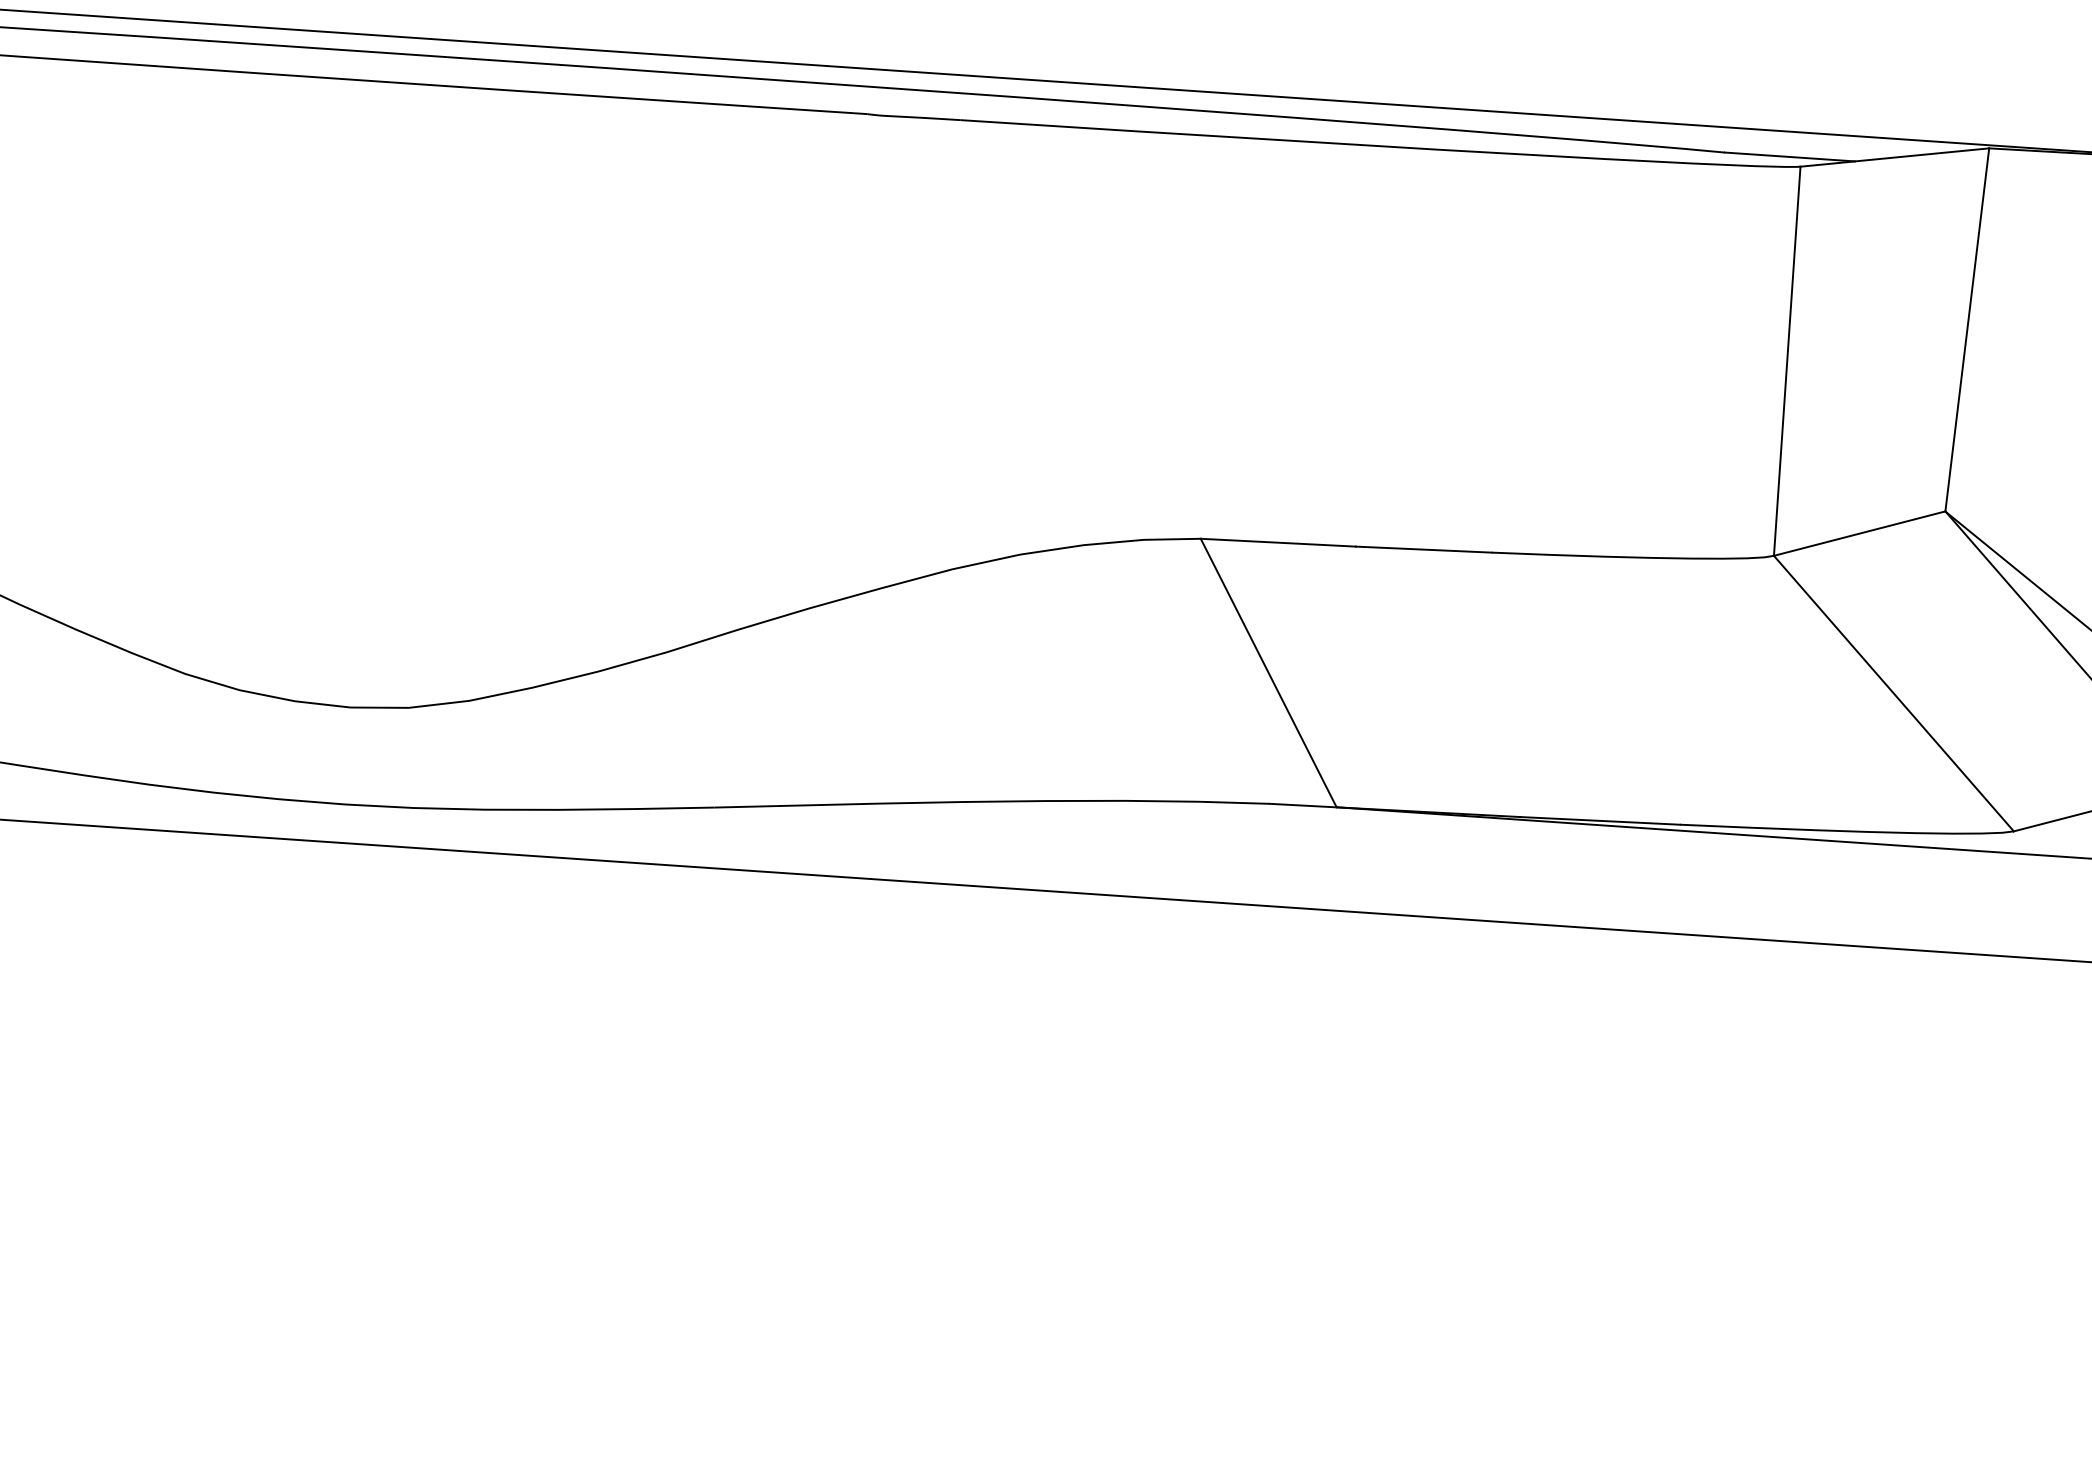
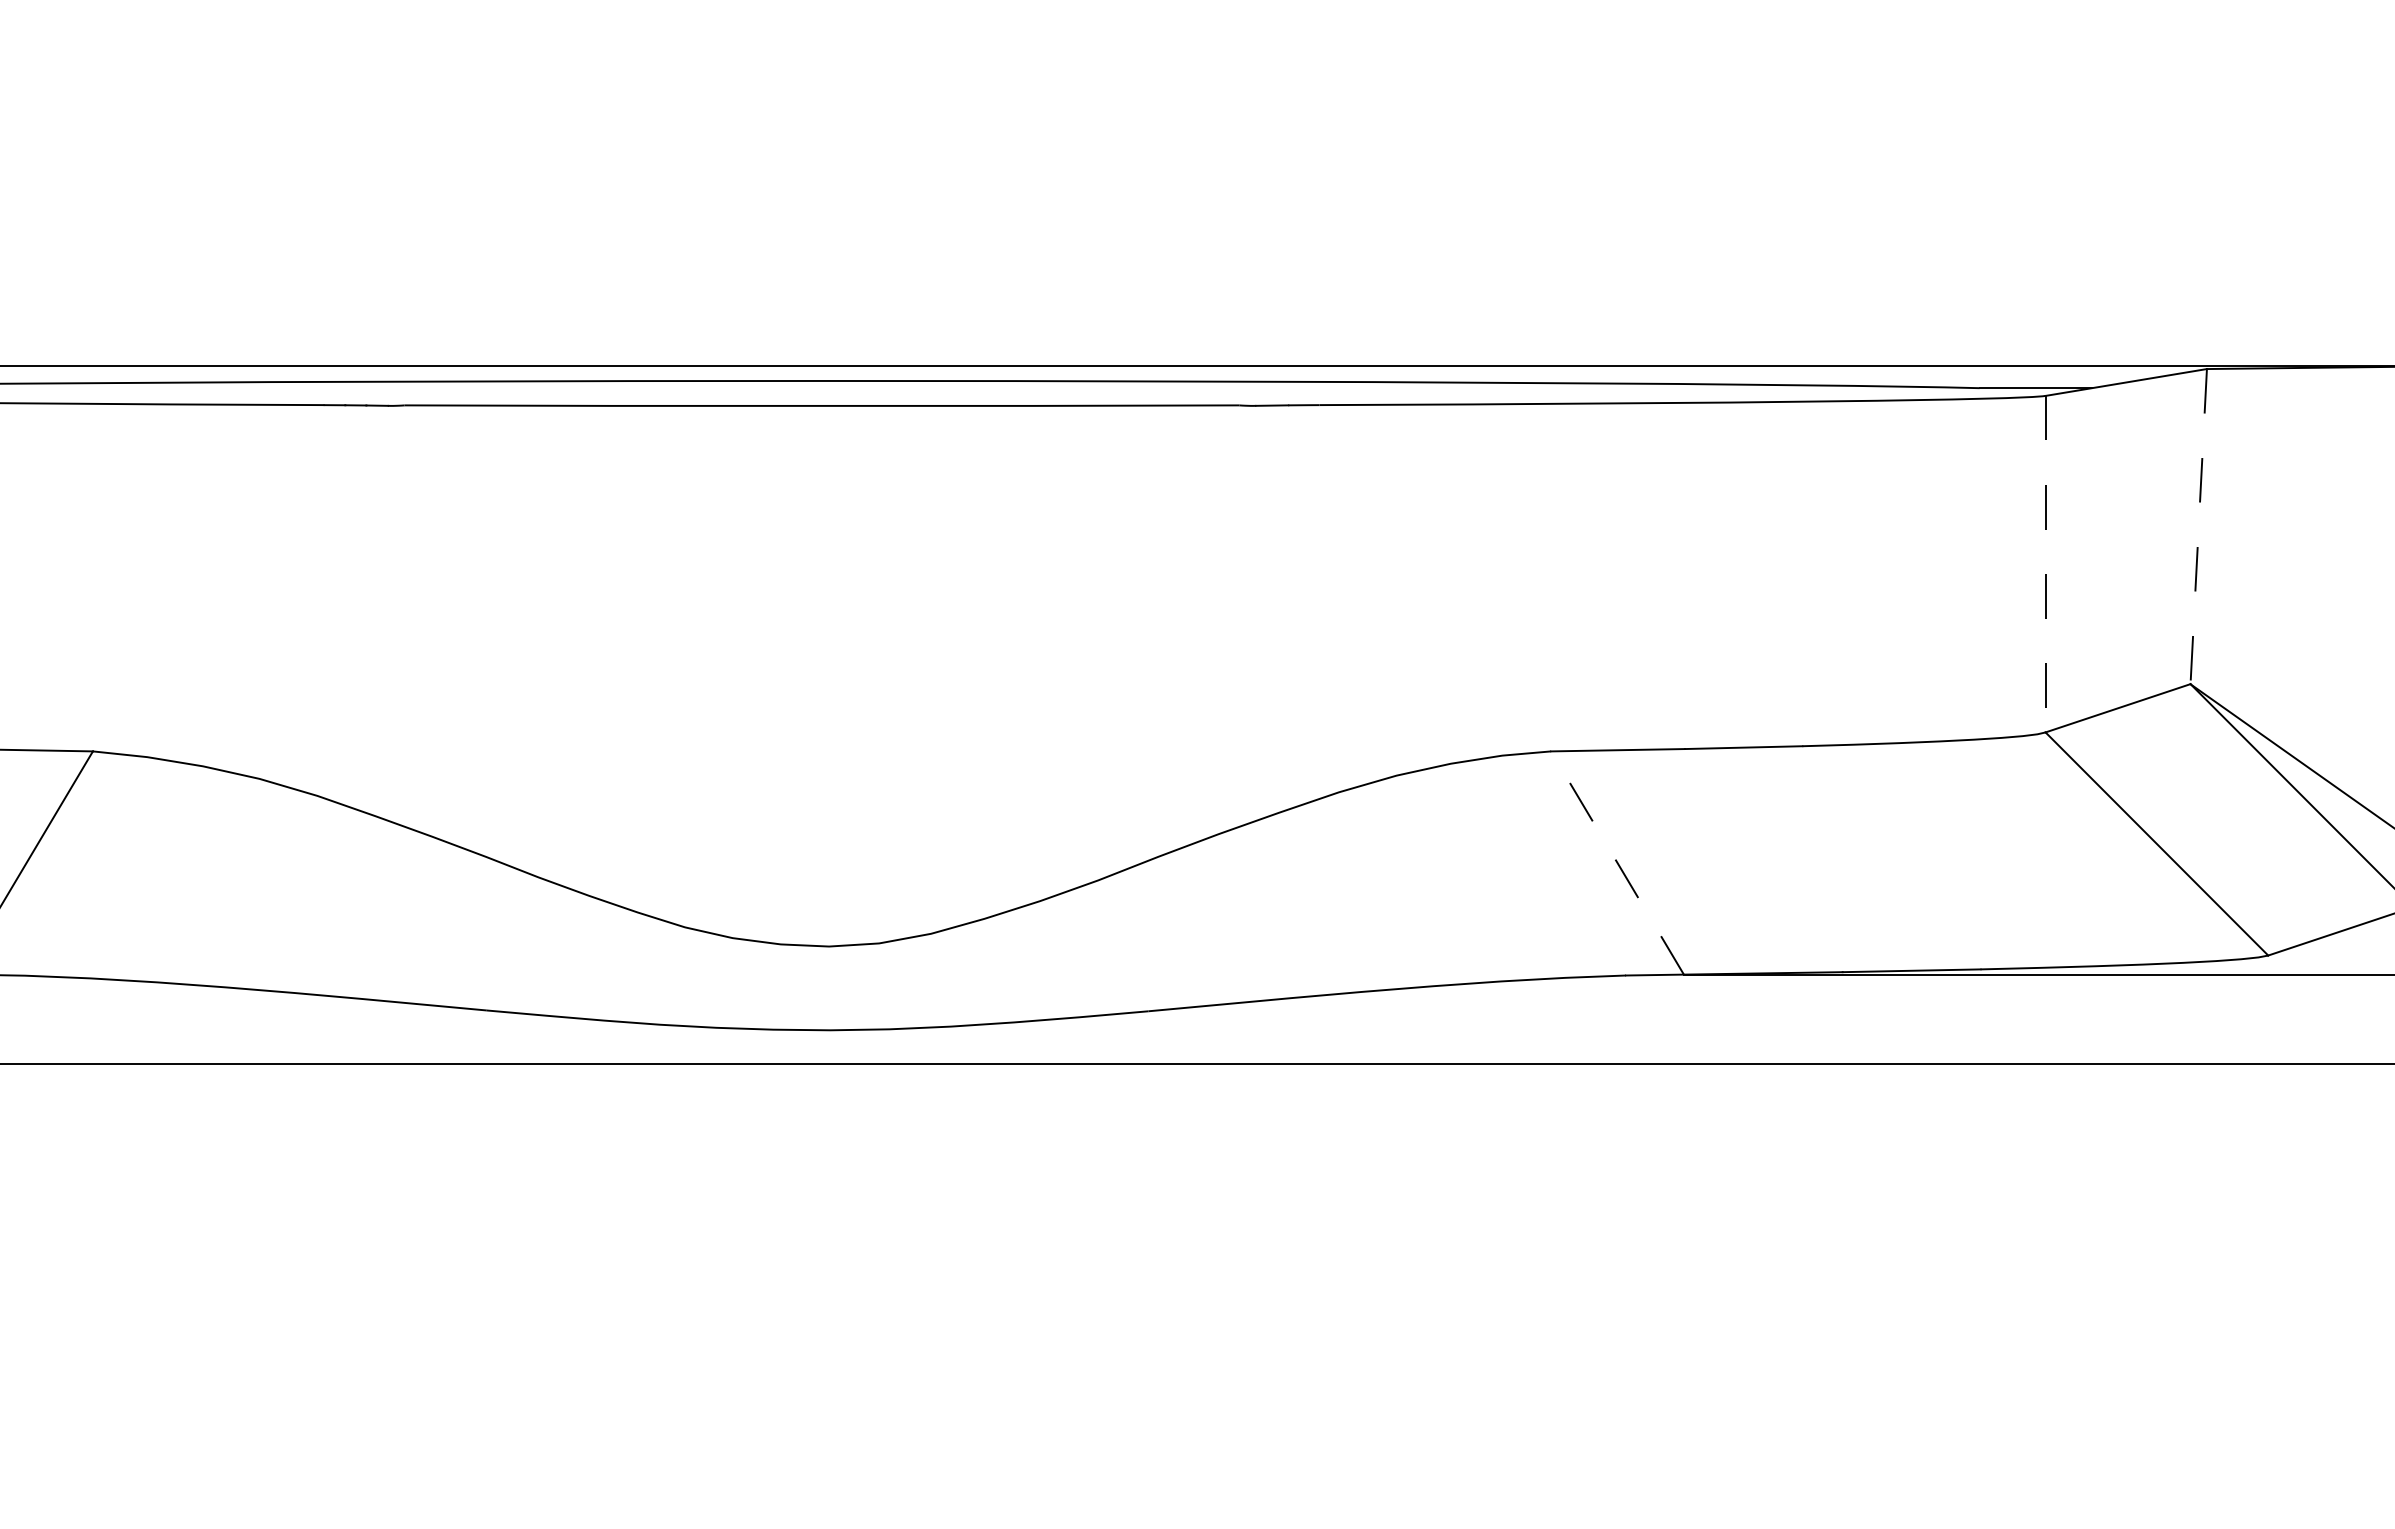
line: (1967, 329) -> (2198, 526), solid -> dashed
line: (1787, 361) -> (2045, 564), solid -> dashed
line: (1268, 672) -> (1617, 862), solid -> dashed

